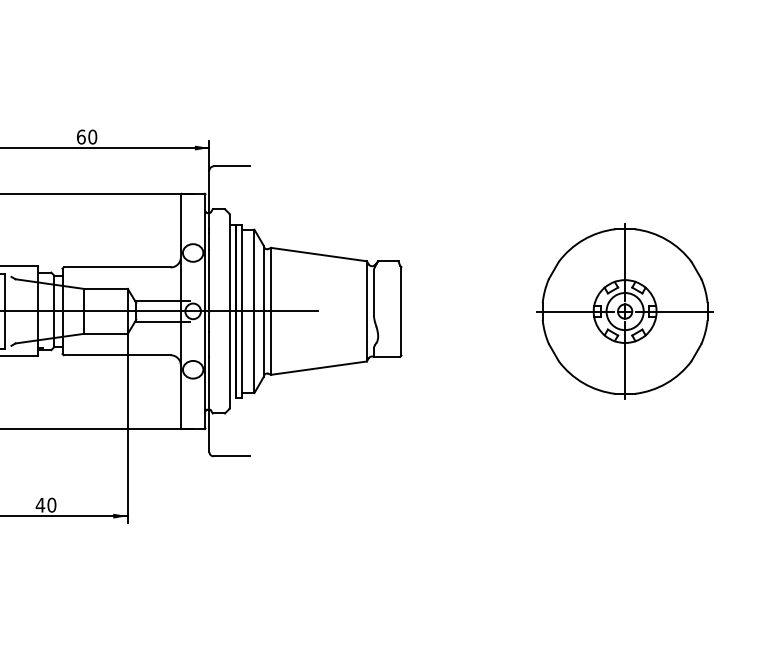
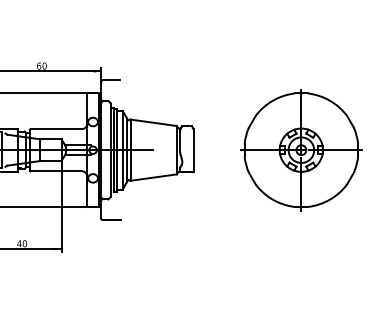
part: (625, 311) -> (301, 150), size x1.43

